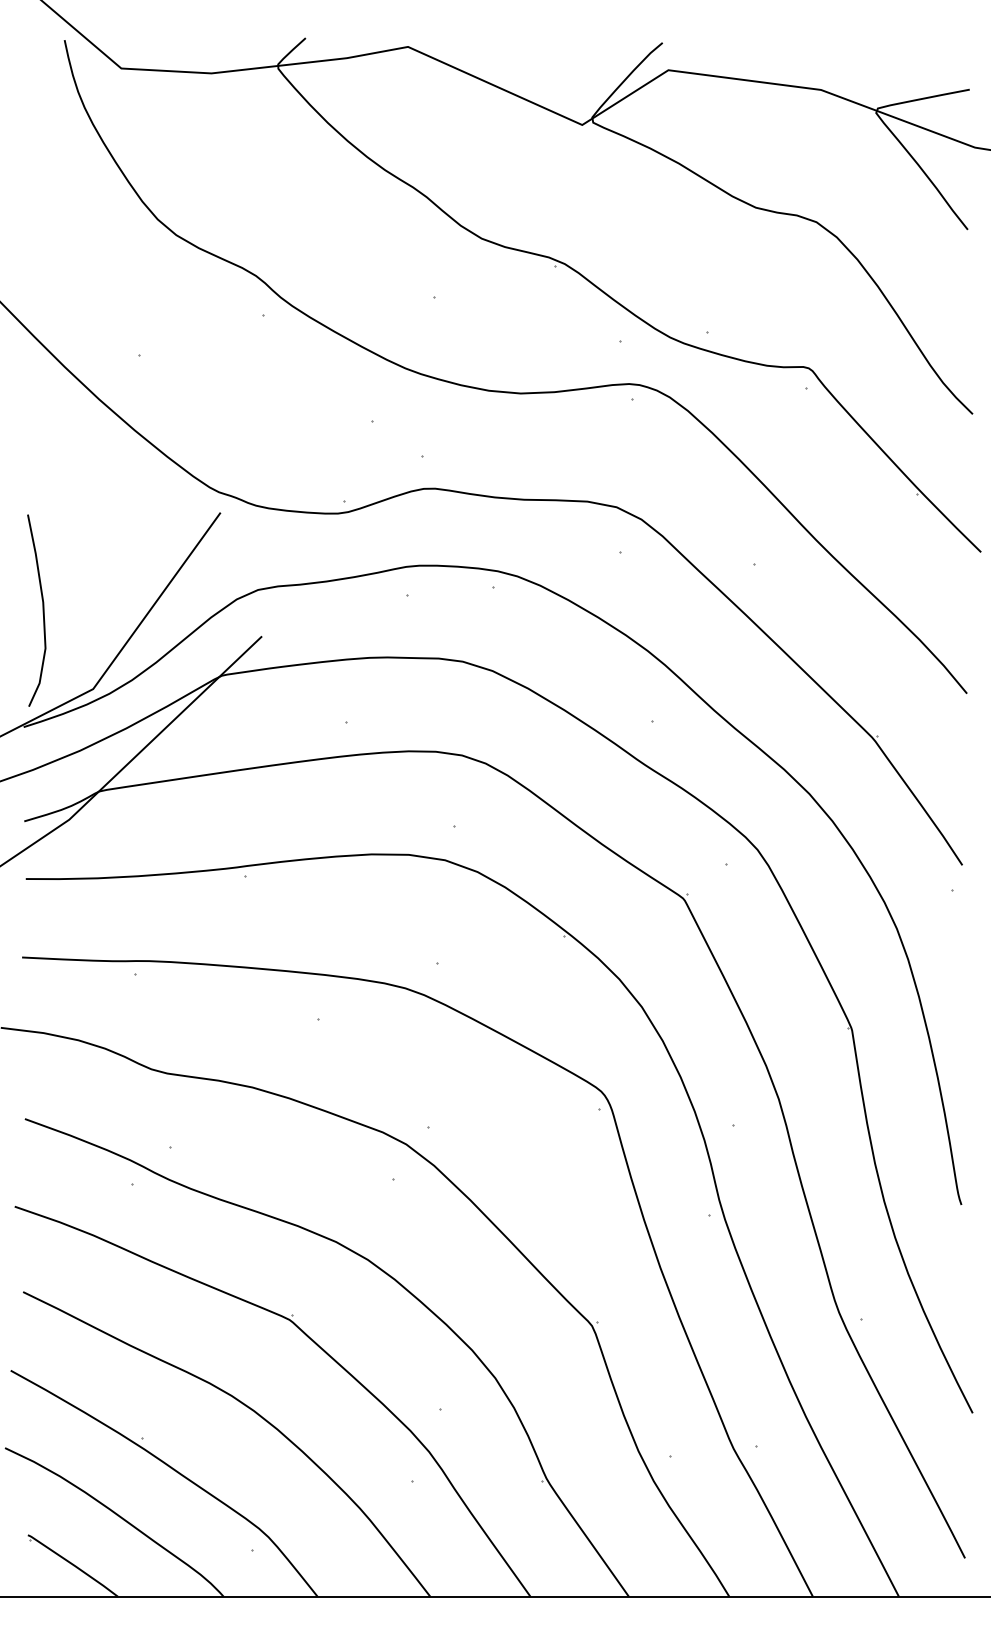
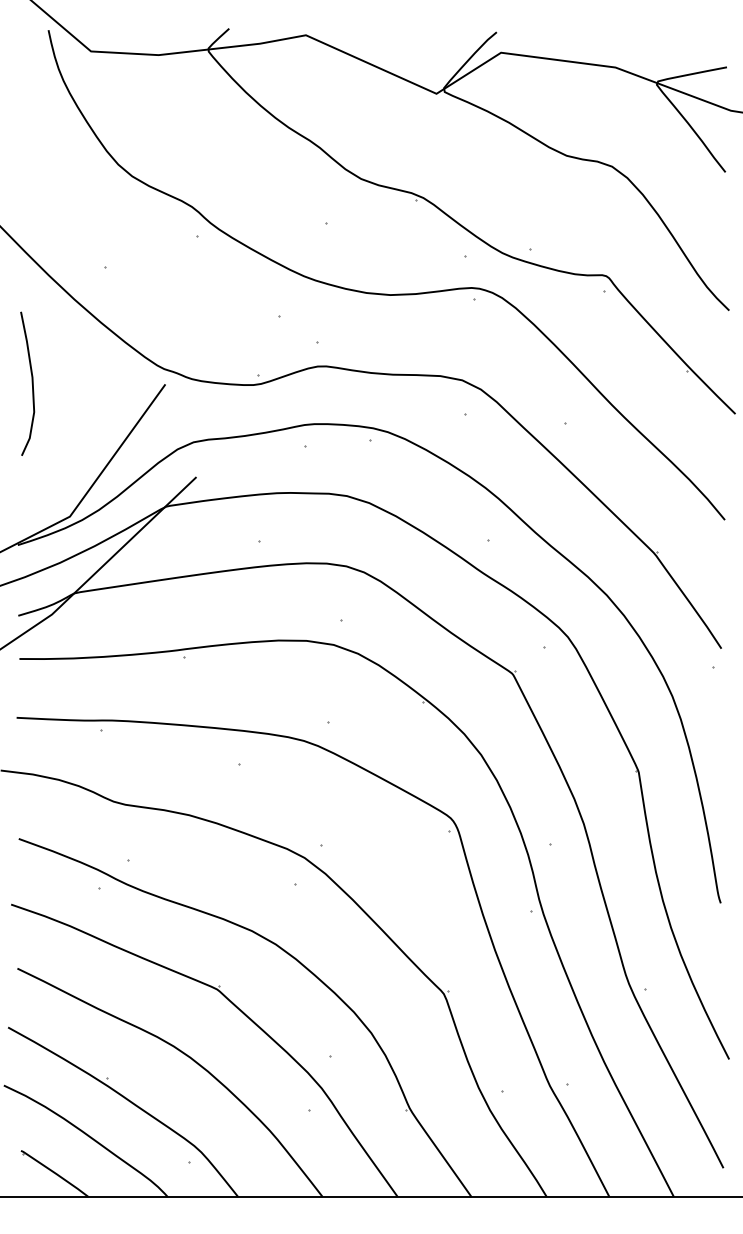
curve: (41, 610) -> (31, 383), moved

